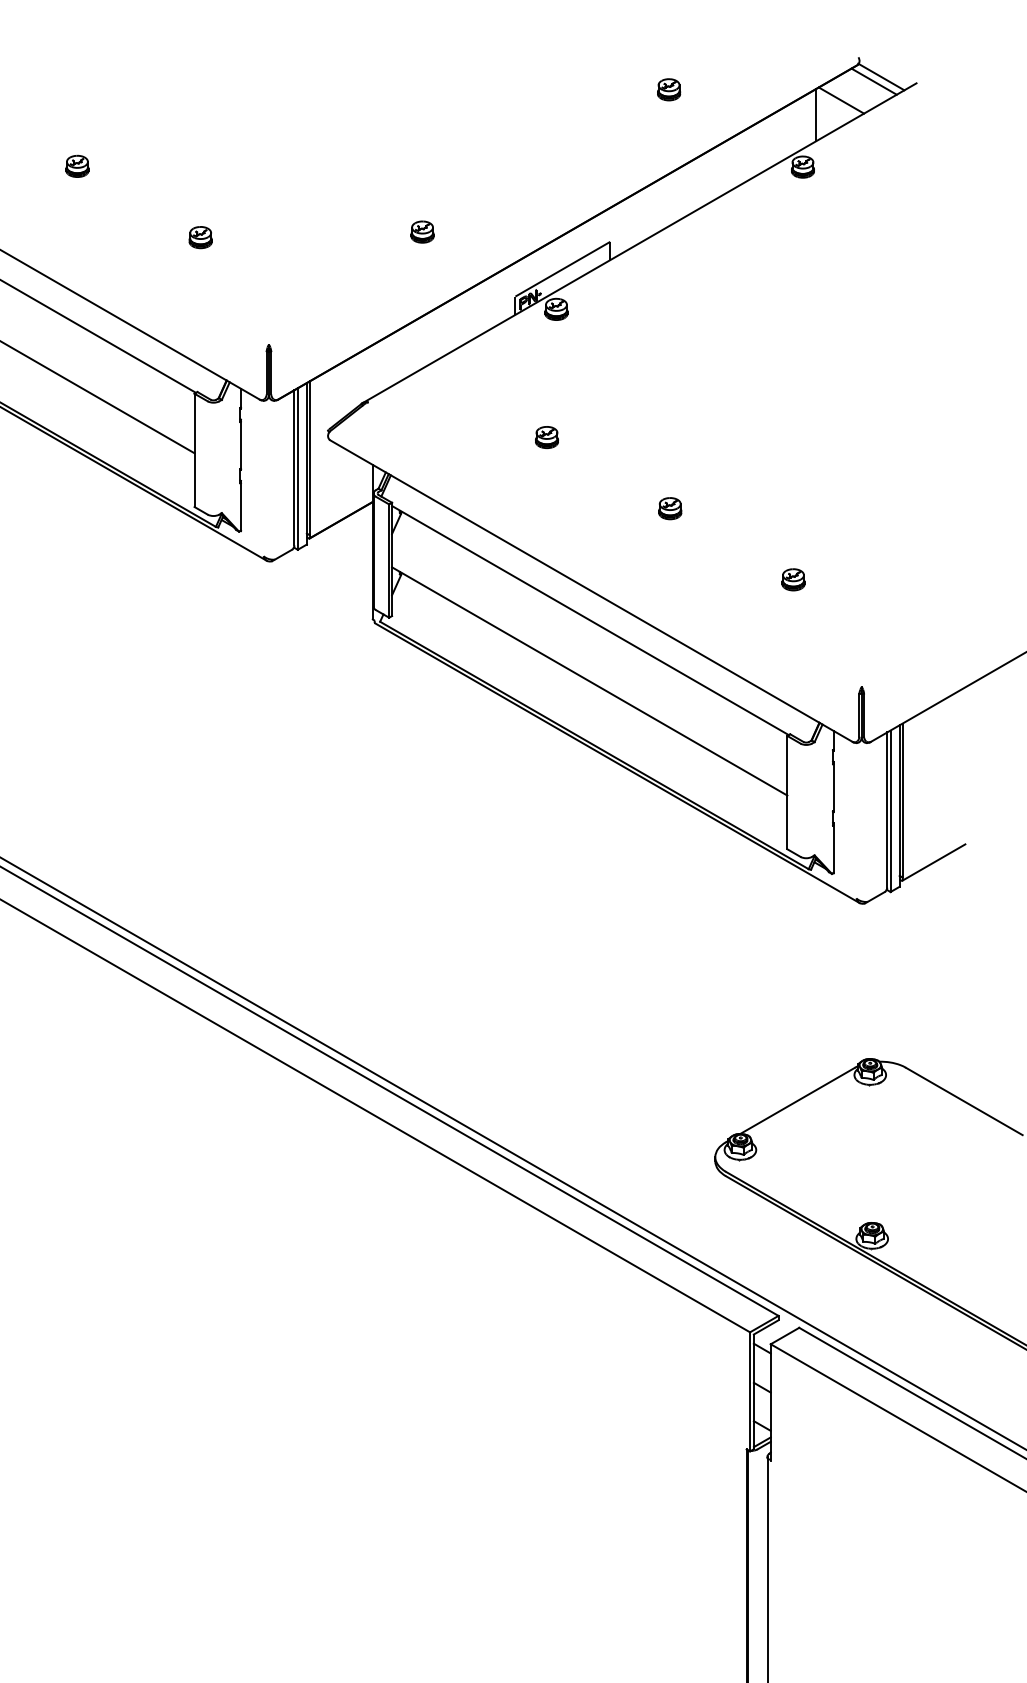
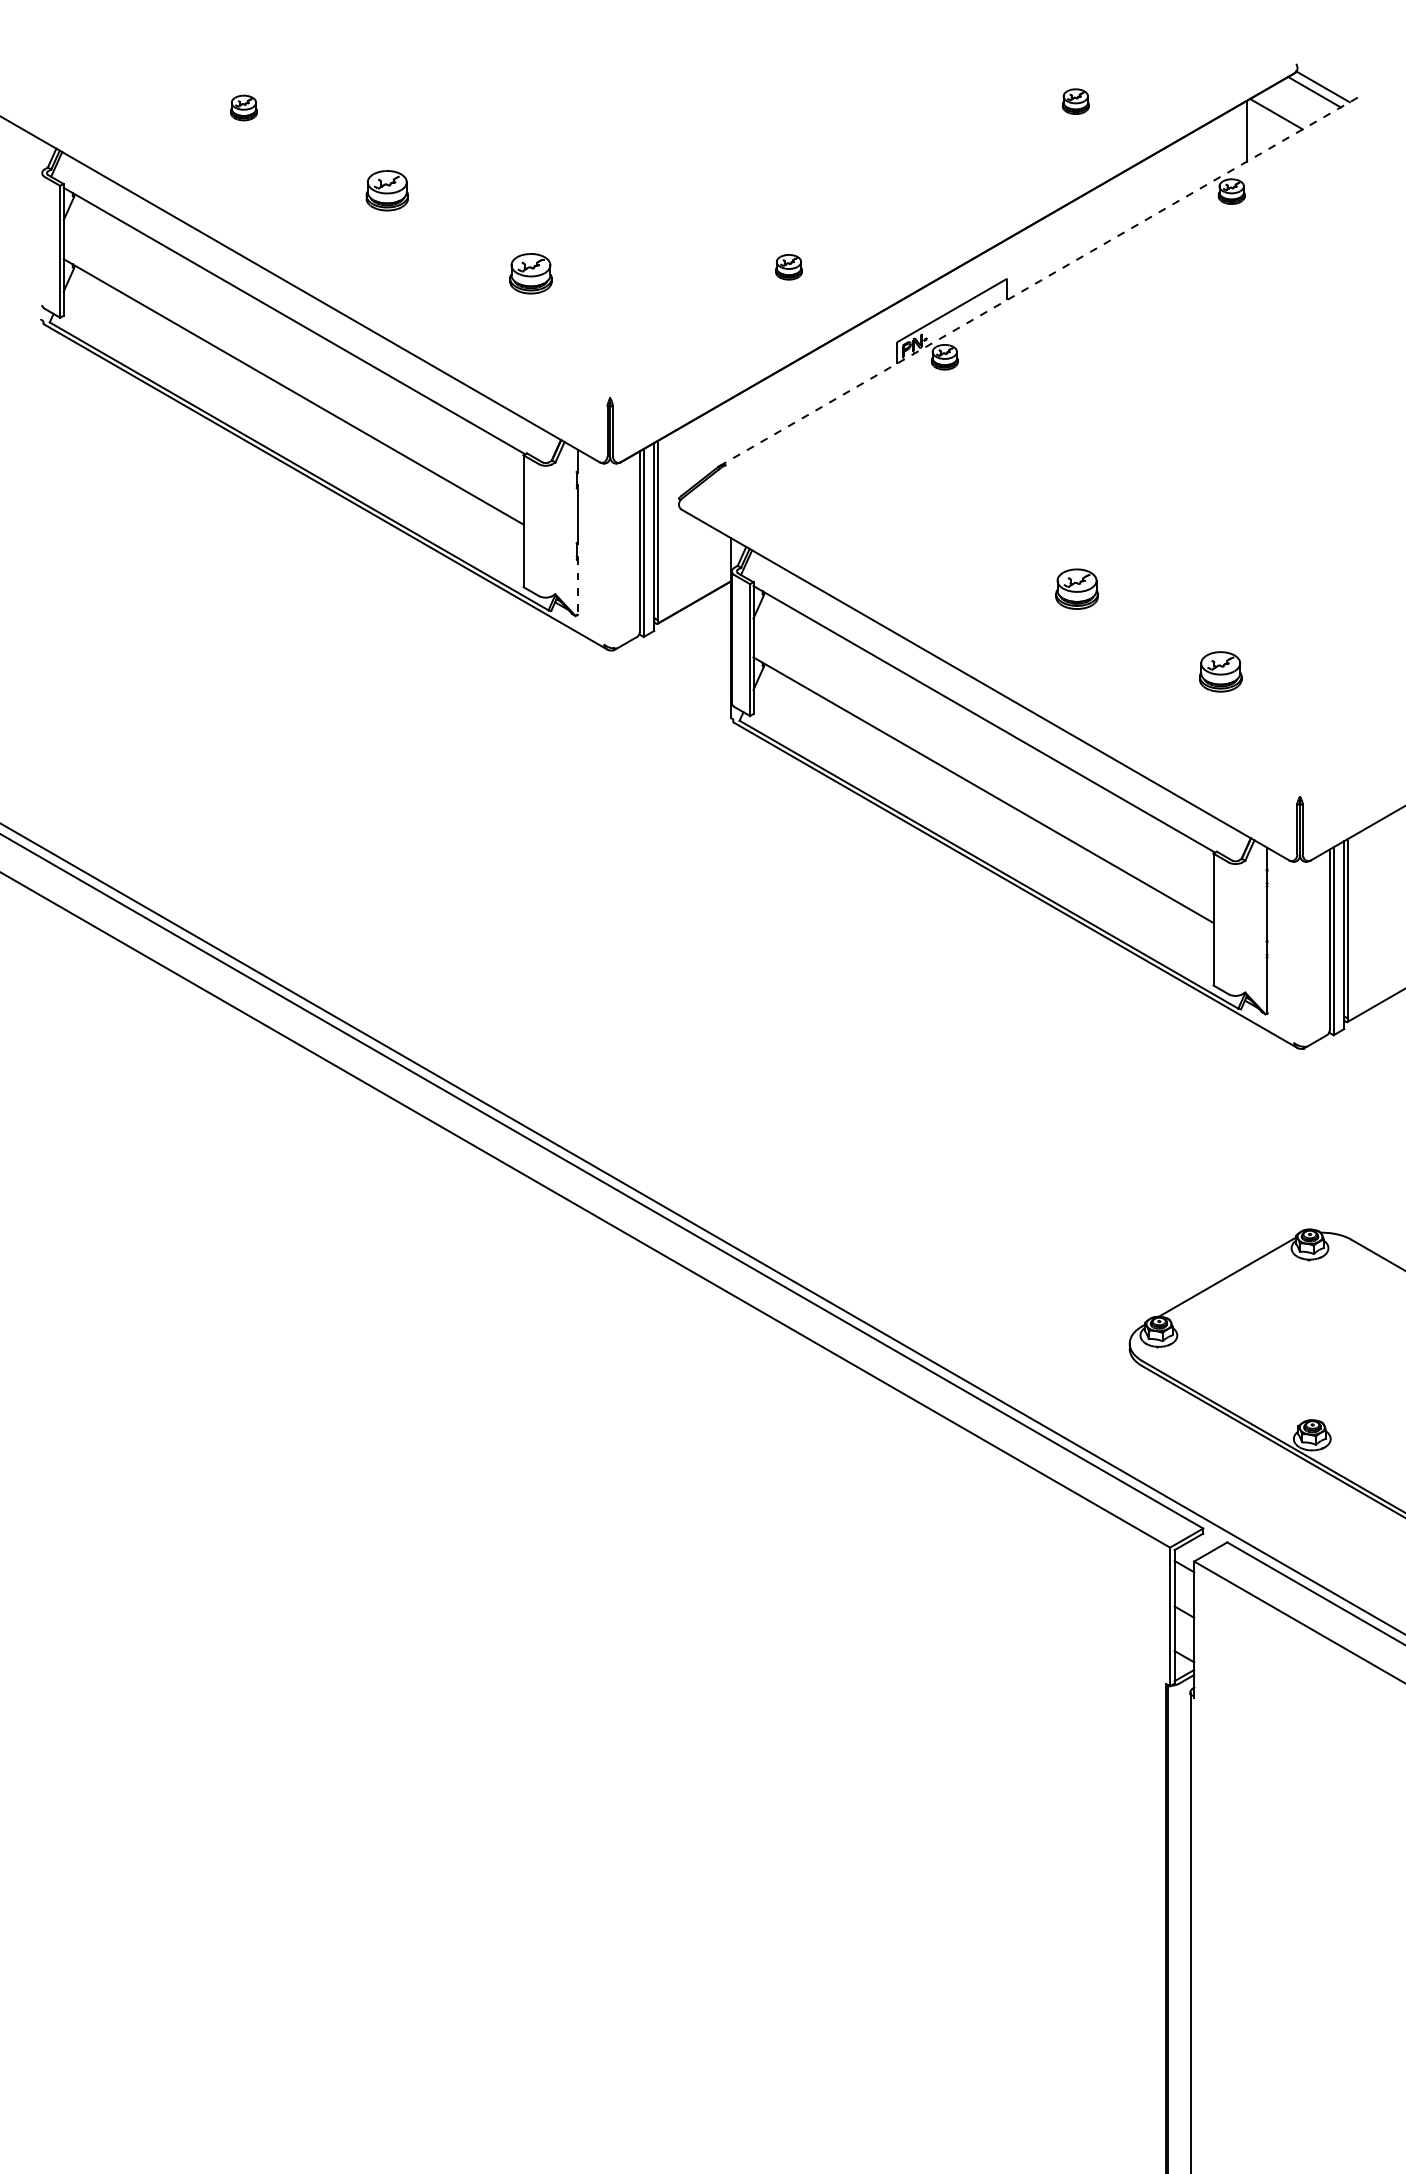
part: (77, 166) -> (387, 190), size x1.6
part: (200, 237) -> (530, 273), size x1.6
line: (640, 242) -> (1042, 279), solid -> dashed
part: (546, 437) -> (933, 506), removed
line: (240, 506) -> (577, 586), solid -> dashed
part: (670, 508) -> (1077, 588), size x1.6
part: (793, 579) -> (1220, 671), size x1.6

